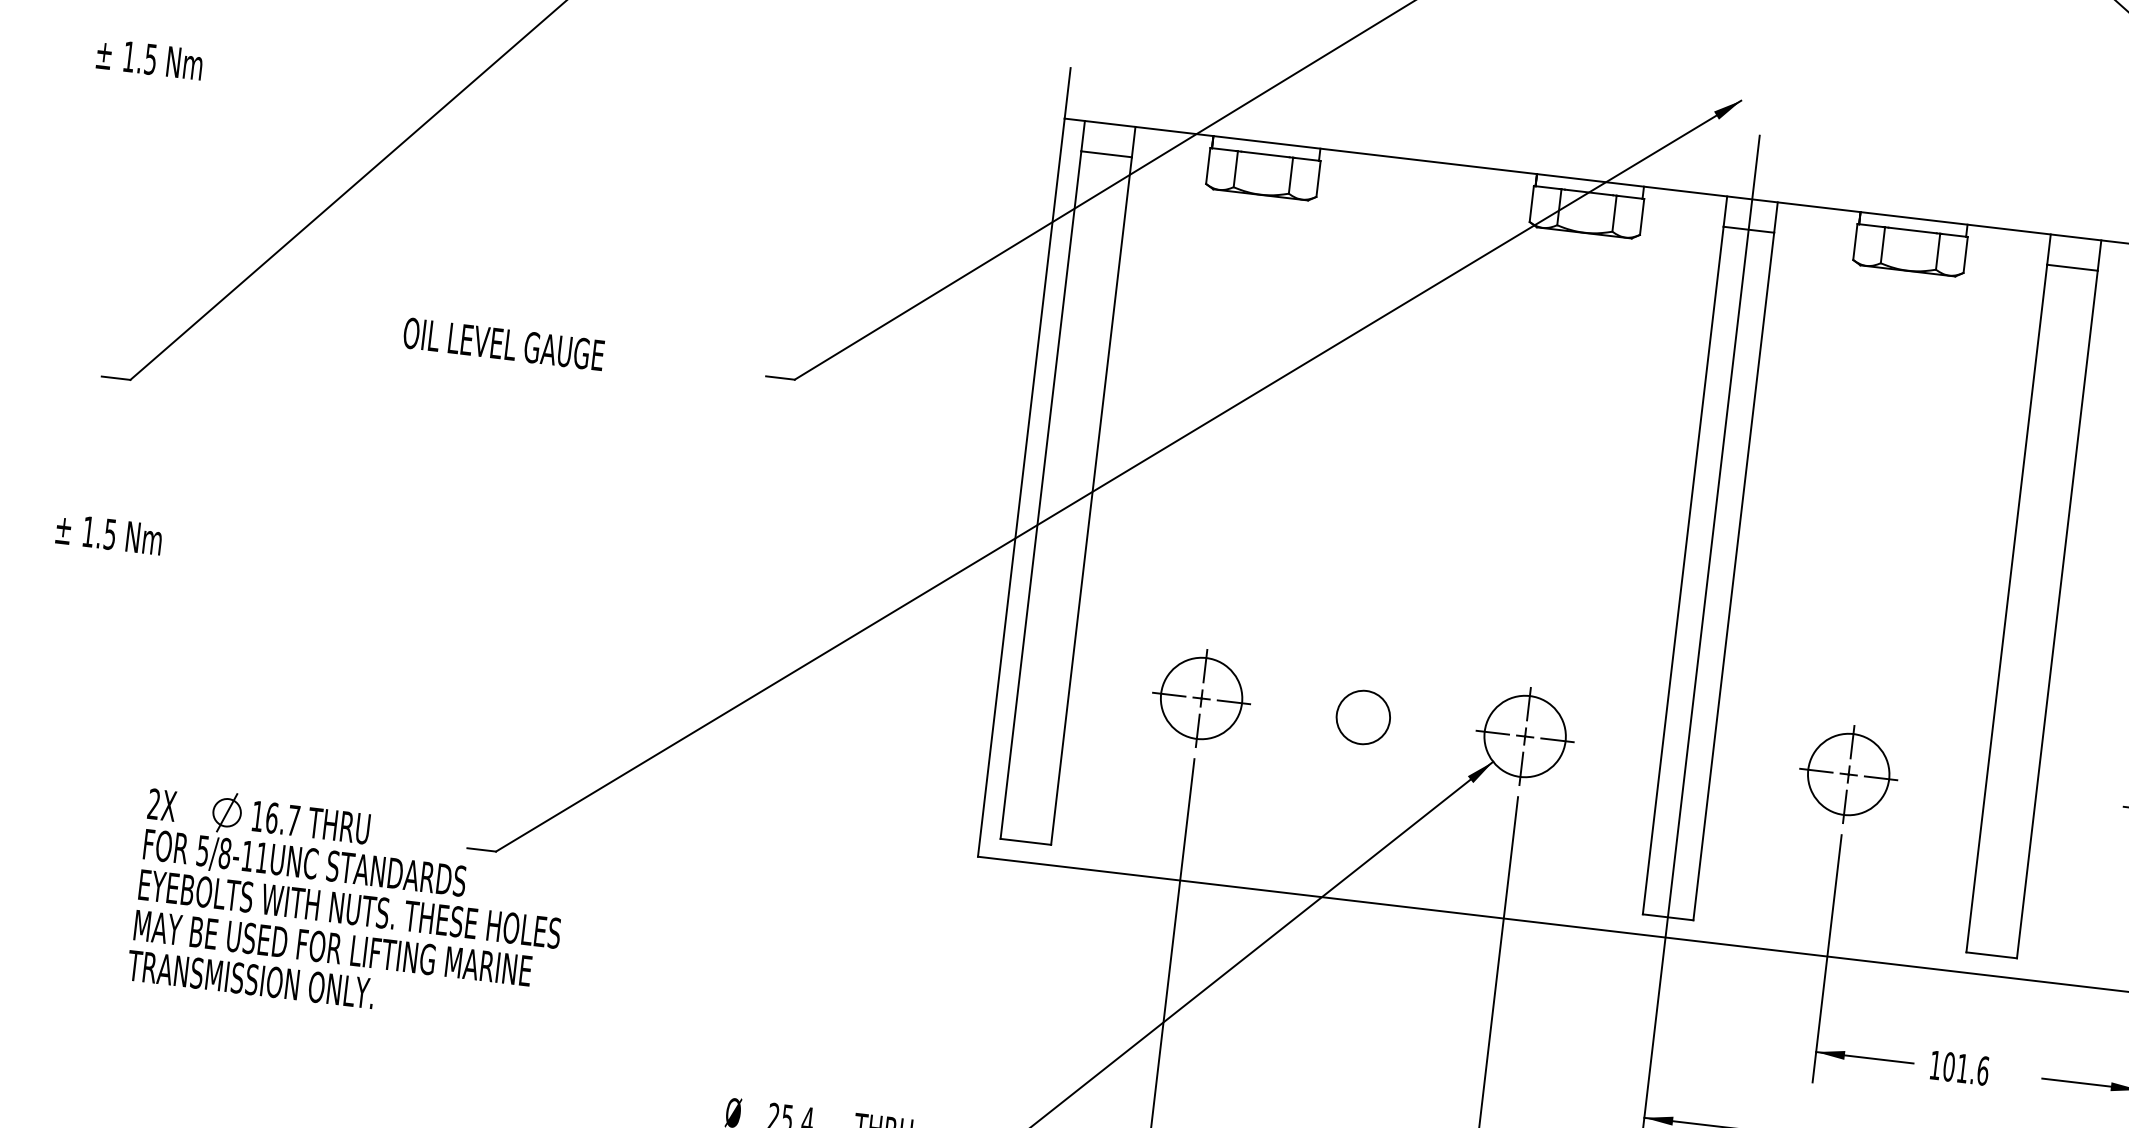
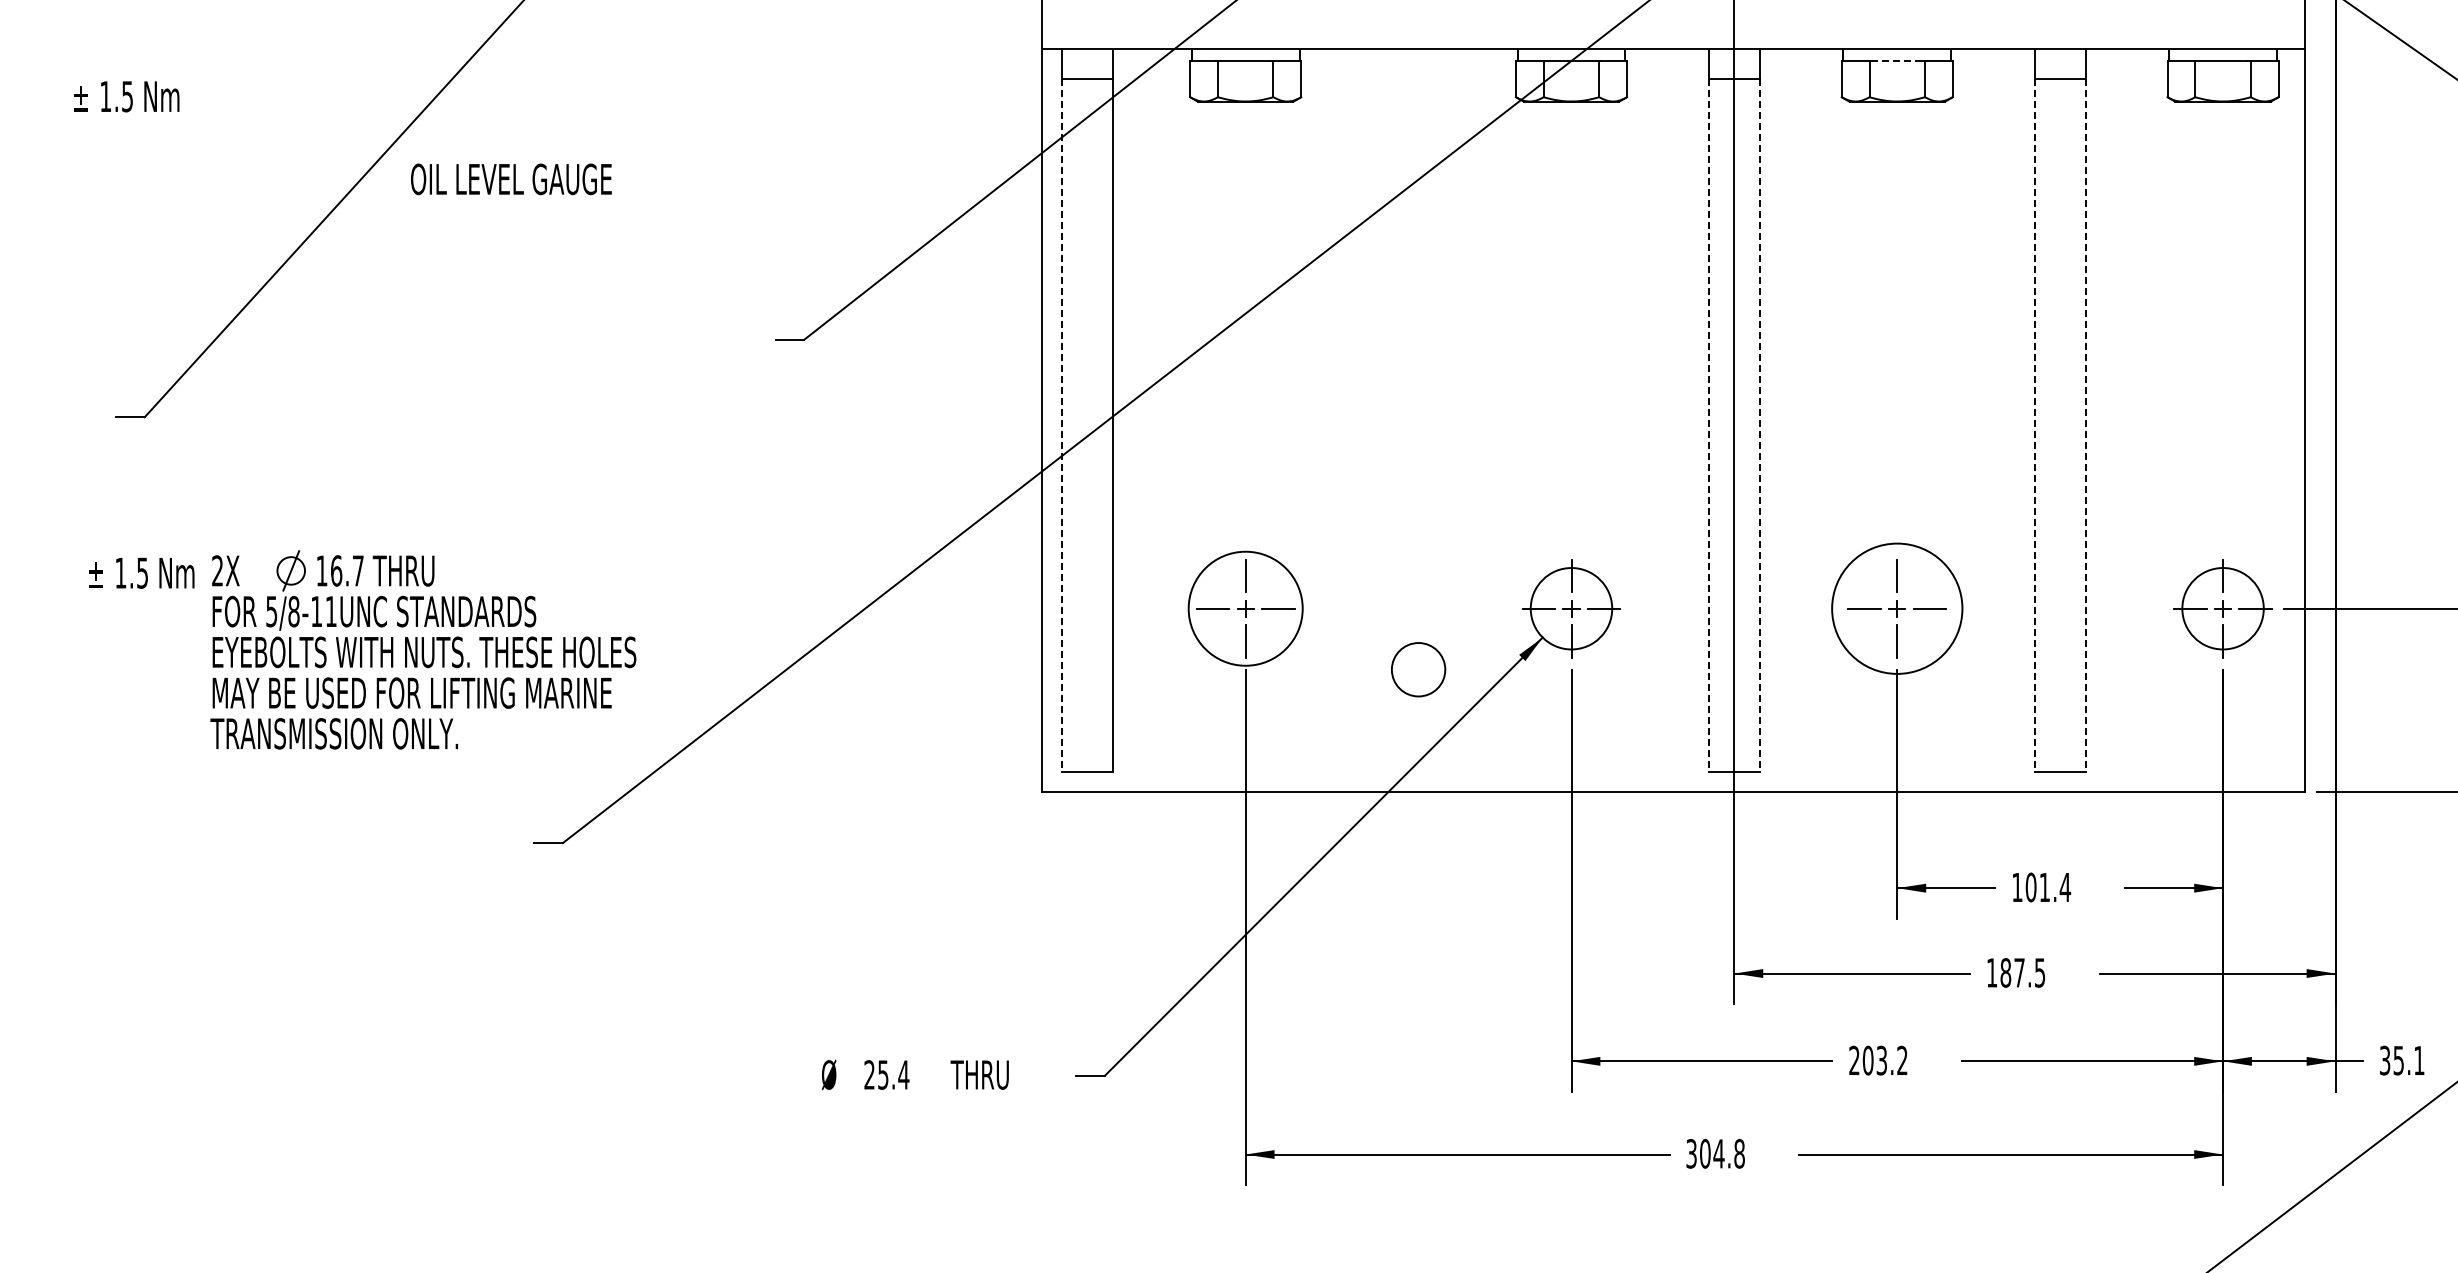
line: (1911, 229) -> (1896, 60), solid -> dashed
text: (503, 344) -> (511, 179), moved
line: (1040, 496) -> (1062, 426), solid -> dashed
line: (1683, 571) -> (1709, 426), solid -> dashed
line: (1734, 577) -> (1760, 426), solid -> dashed
line: (2006, 609) -> (2034, 426), solid -> dashed
line: (2056, 615) -> (2085, 426), solid -> dashed
circle: (1201, 698) -> (1245, 608), size x1.4
circle: (1363, 717) -> (1418, 669), moved
circle: (1848, 774) -> (1897, 608), size x1.6
part: (349, 906) -> (423, 649), moved
text: (1983, 1070) -> (2065, 887), 101.6 -> 101.4

